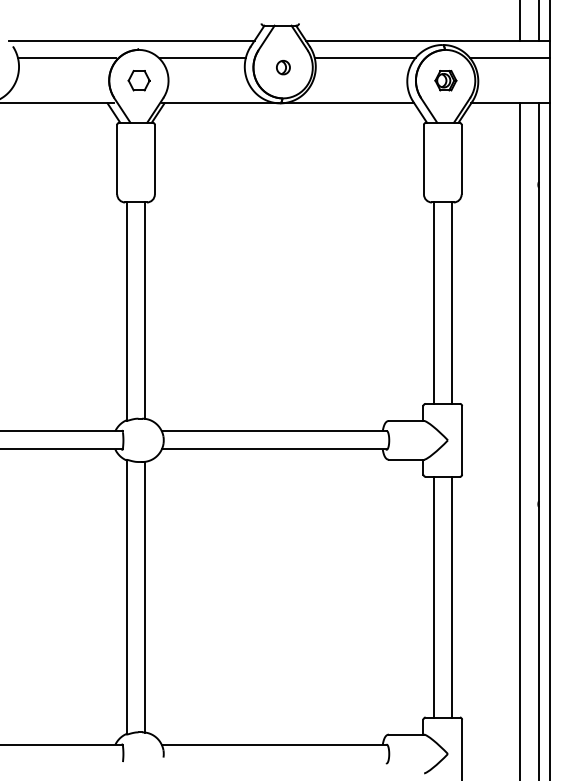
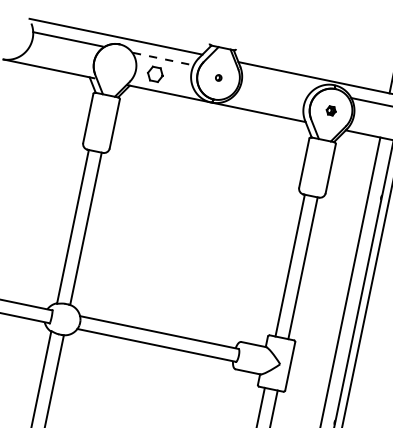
line: (203, 57) -> (163, 59), solid -> dashed
line: (364, 57) -> (277, 82), removed
part: (283, 67) -> (218, 77), size x0.6
part: (138, 80) -> (154, 74), moved
part: (445, 80) -> (330, 110), size x0.6

